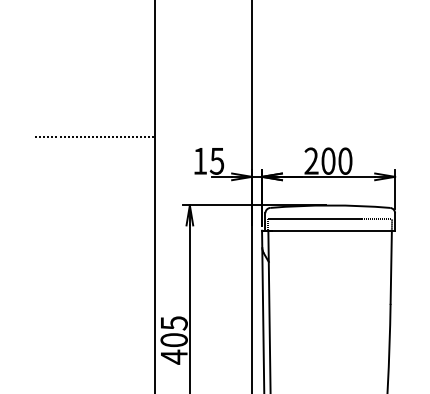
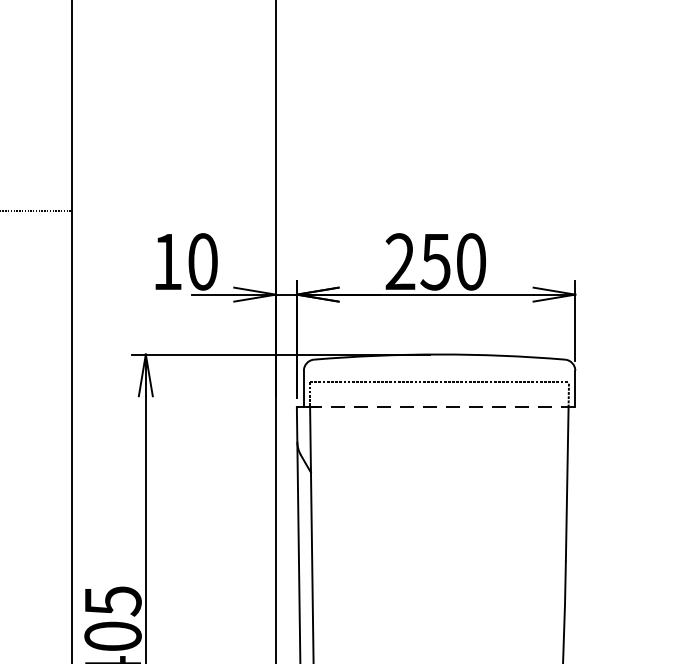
text: (216, 160) -> (201, 260), 15 -> 10
text: (328, 160) -> (435, 260), 200 -> 250
line: (328, 230) -> (435, 406), solid -> dashed

